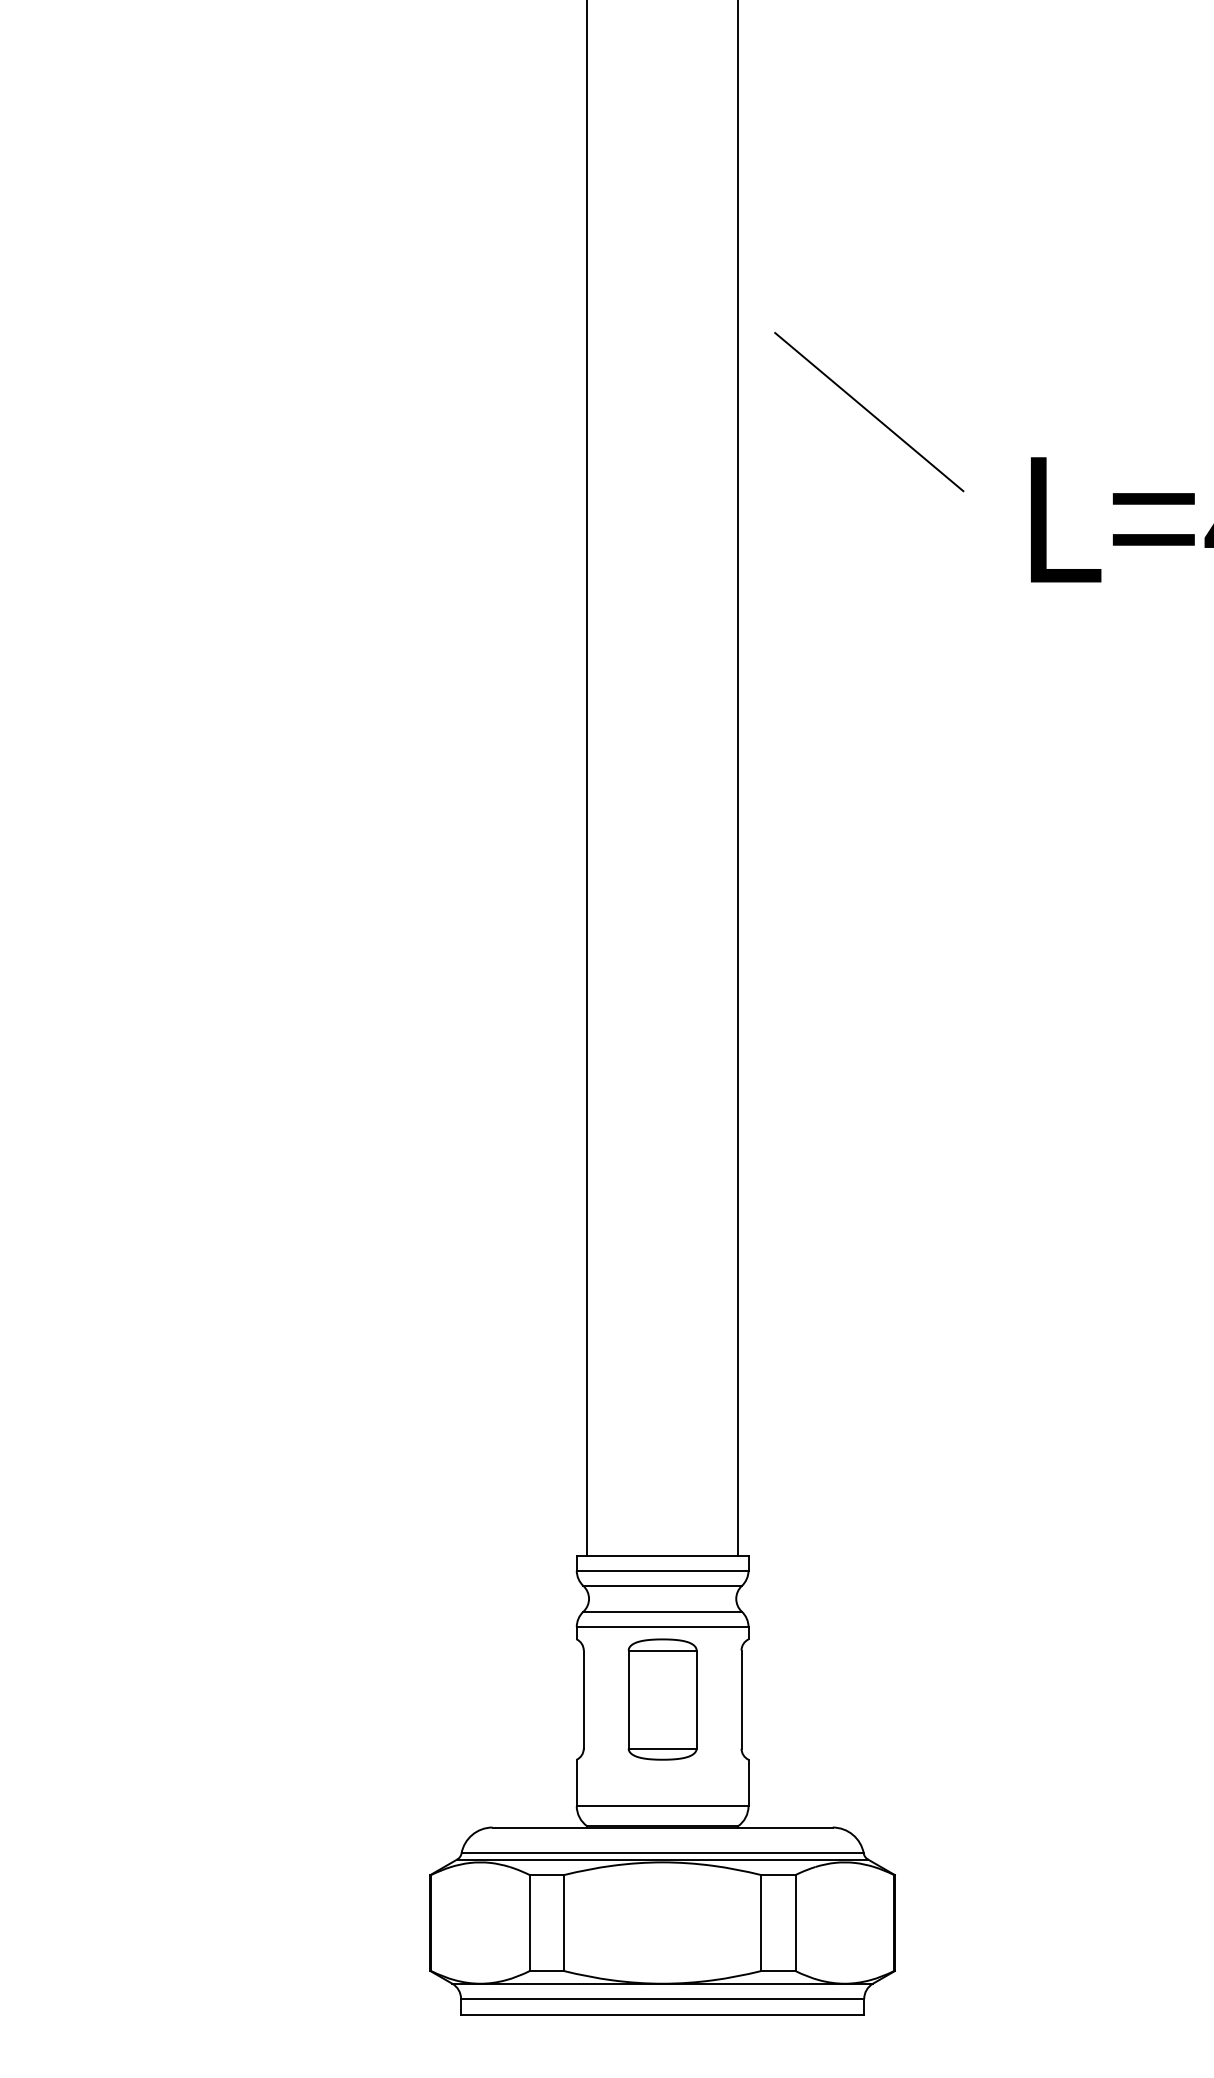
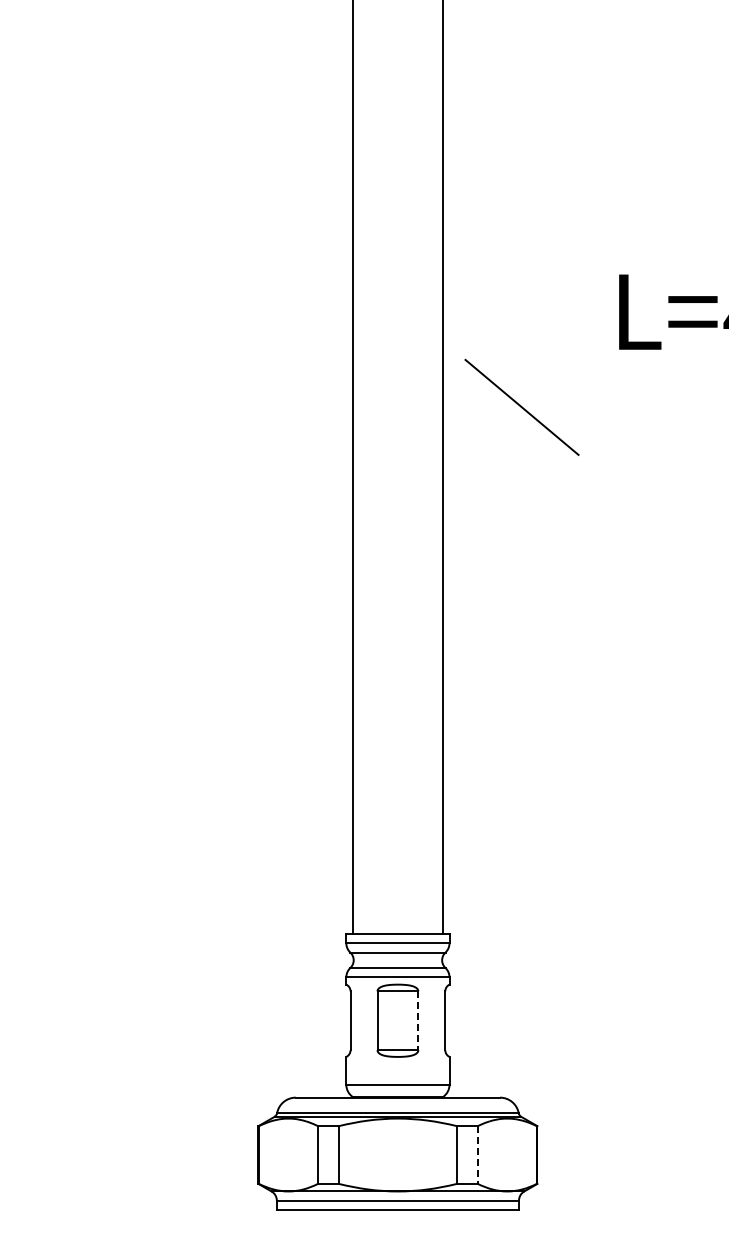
line: (868, 410) -> (521, 406), moved
line: (696, 1700) -> (418, 1021), solid -> dashed
line: (795, 1923) -> (477, 1155), solid -> dashed

